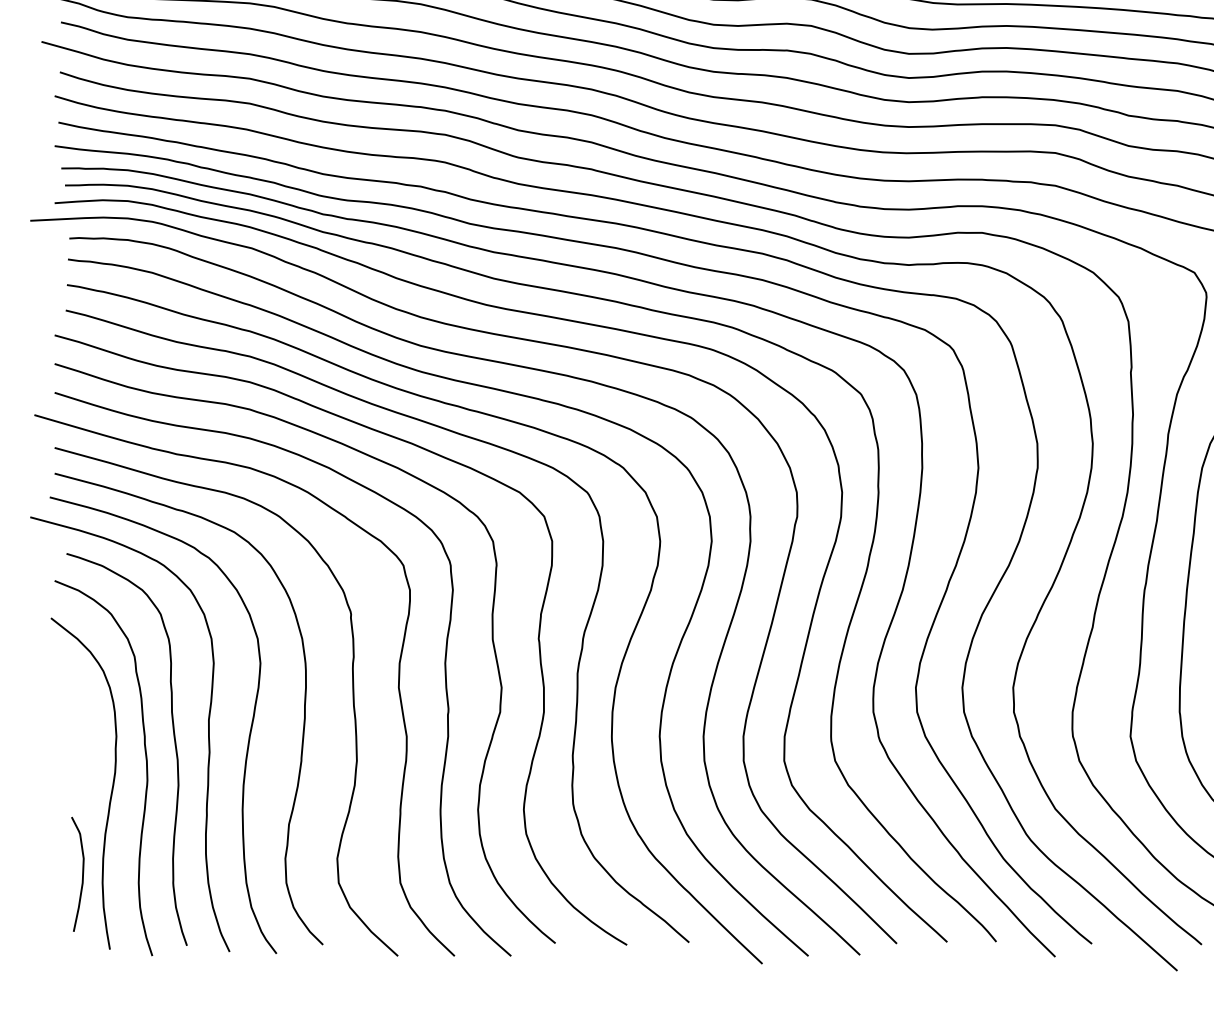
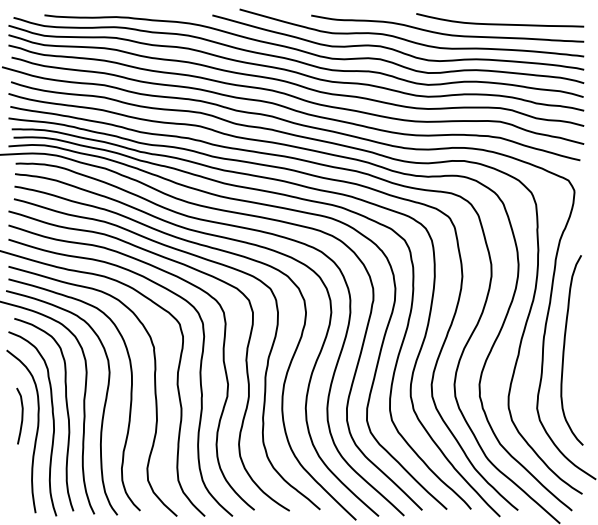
curve: (81, 872) -> (21, 415), moved

